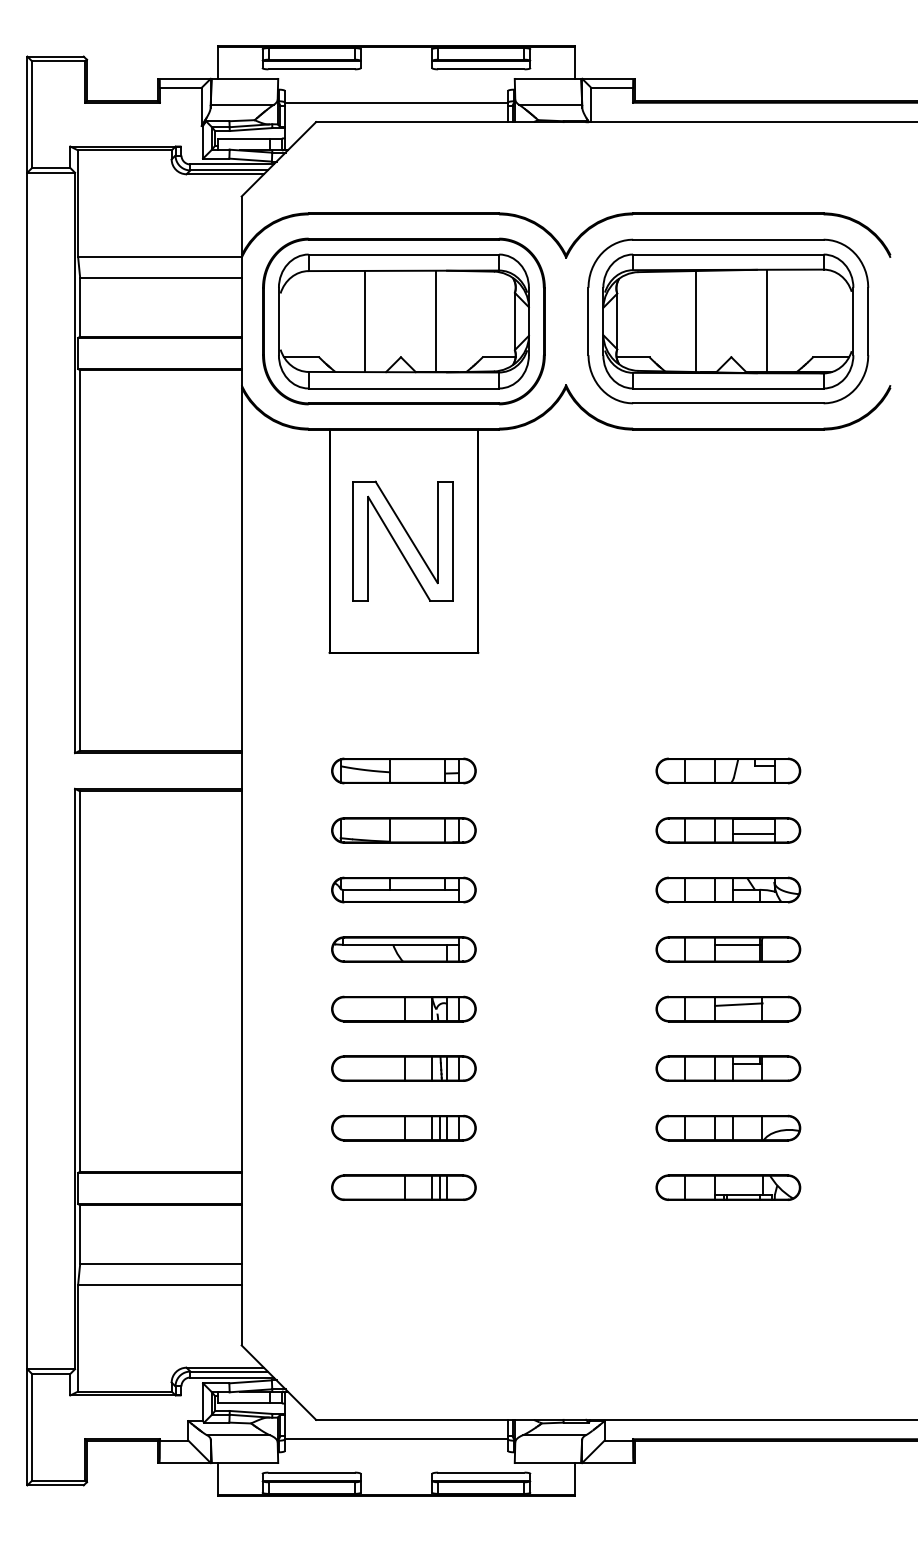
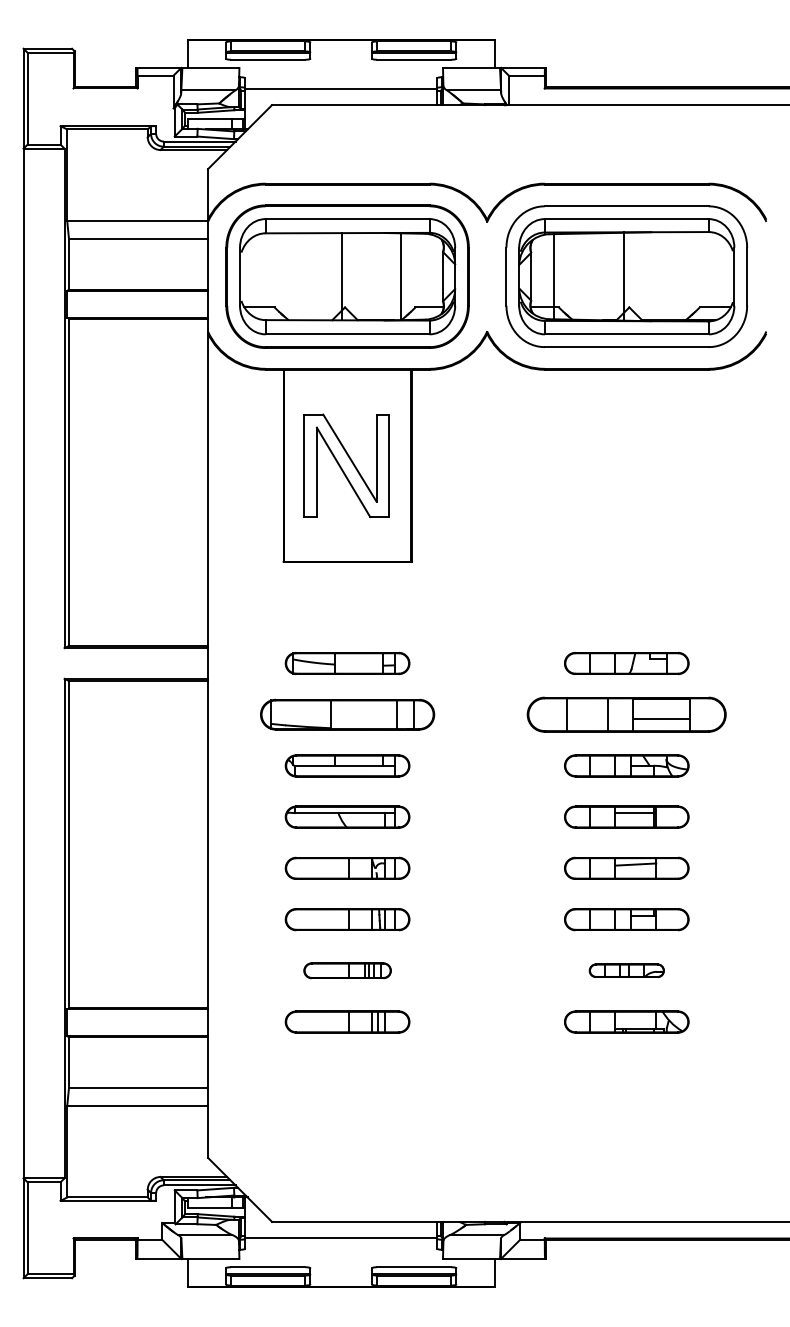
line: (766, 320) -> (623, 275), moved
line: (365, 321) -> (342, 276), moved
line: (436, 321) -> (400, 276), moved
line: (695, 321) -> (553, 276), moved
part: (403, 830) -> (347, 714), size x1.4
part: (728, 830) -> (626, 714), size x1.6
part: (403, 1127) -> (347, 970), size x0.7
part: (728, 1127) -> (626, 970), size x0.6

